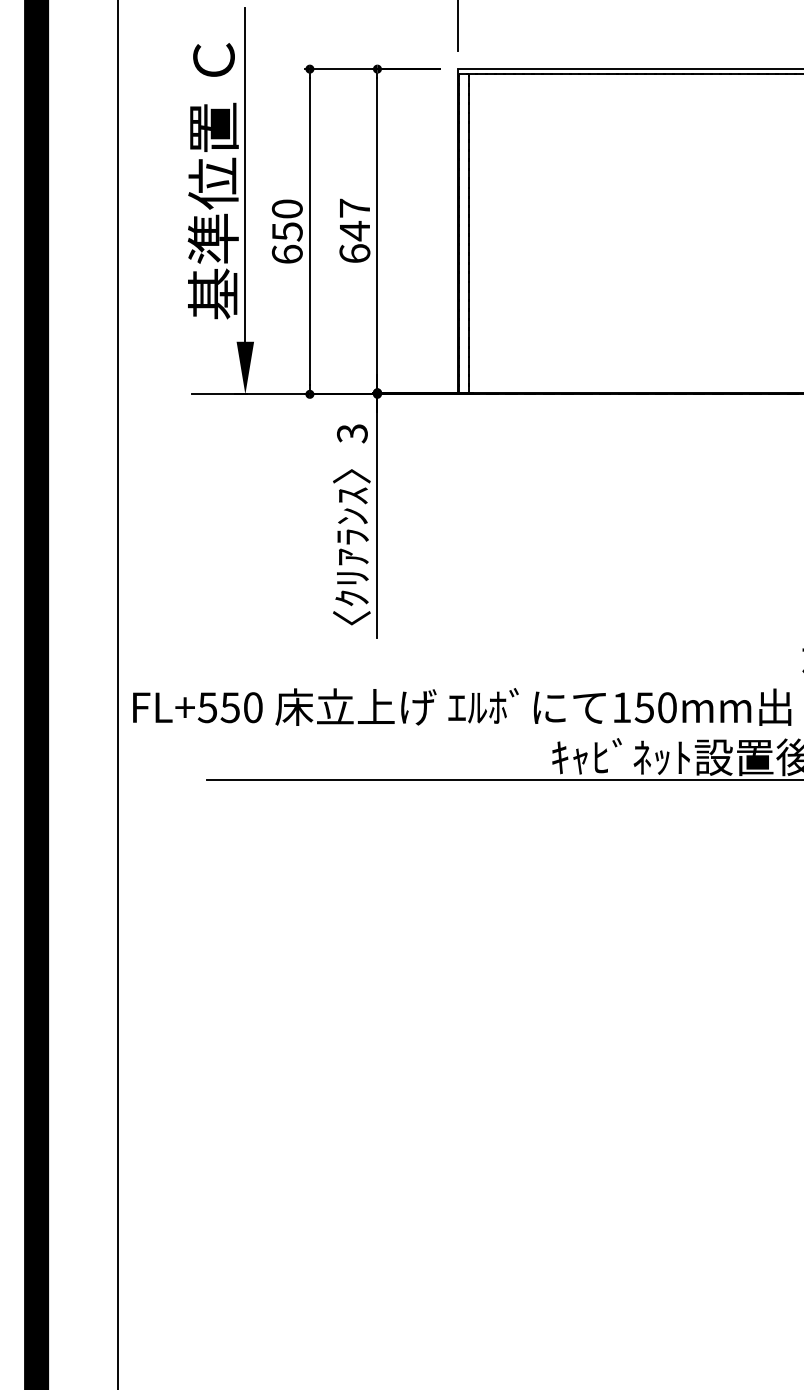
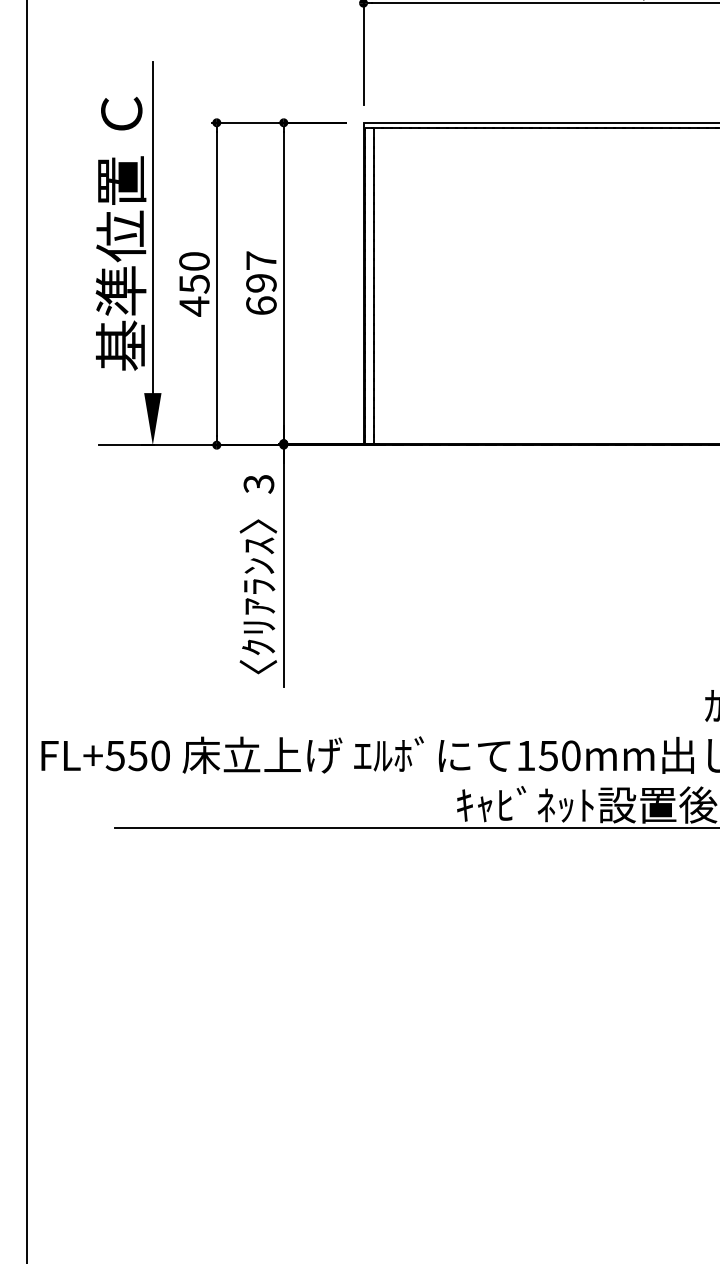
text: (354, 230) -> (261, 282), 647 -> 697
text: (286, 254) -> (193, 306), 650 -> 450

